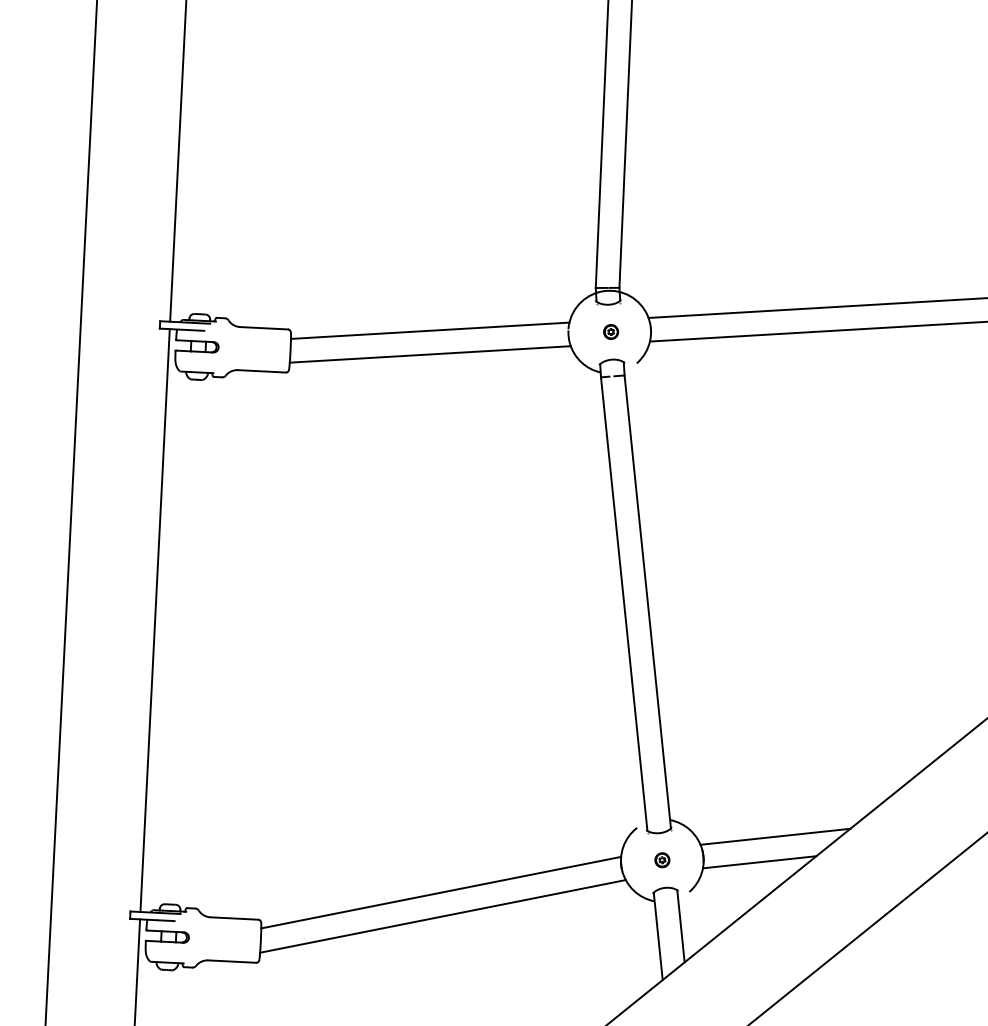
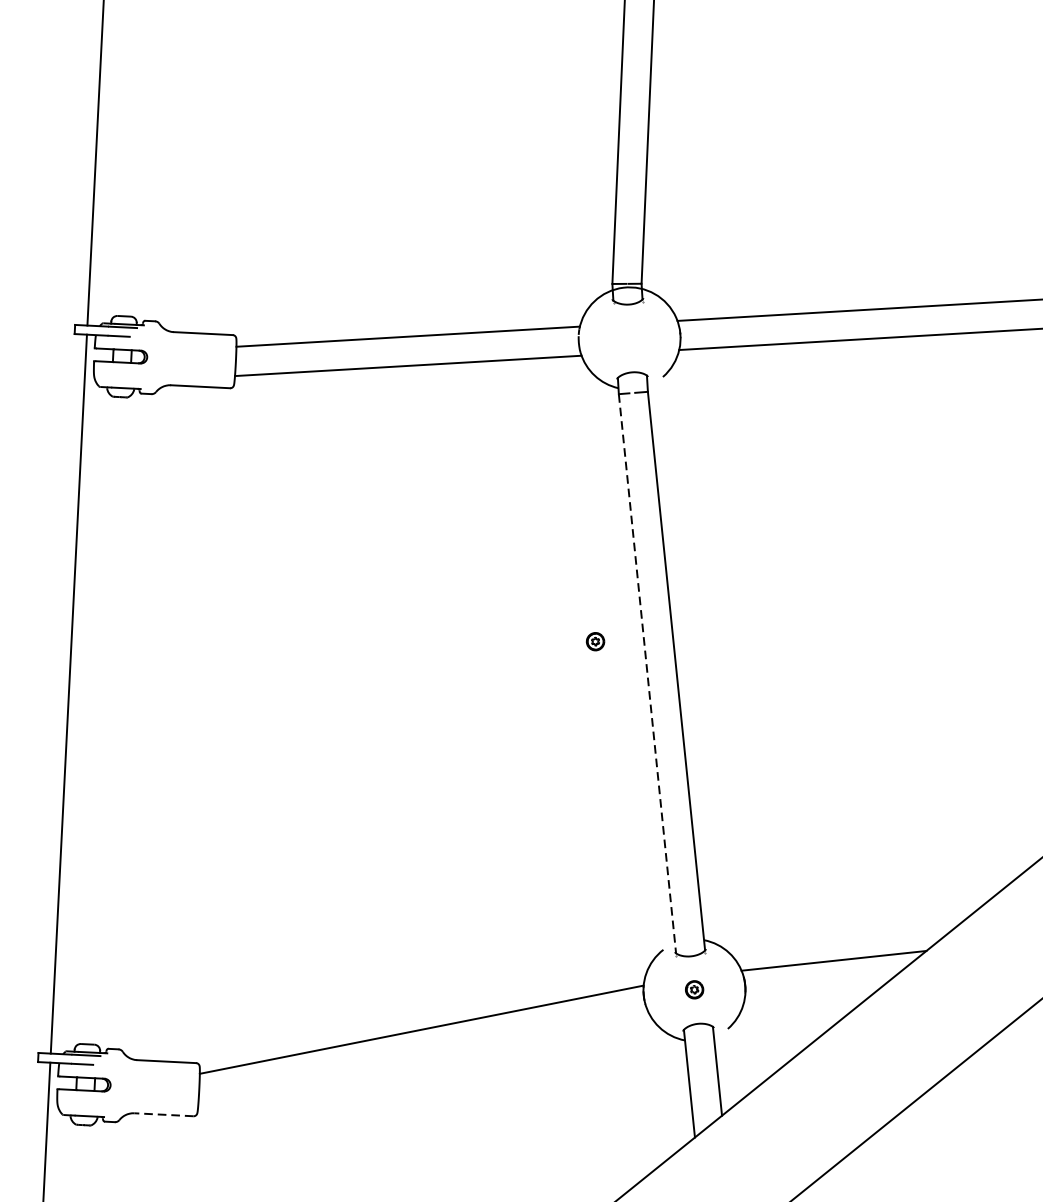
part: (611, 331) -> (596, 641), moved
line: (624, 604) -> (647, 674), solid -> dashed
line: (759, 862) -> (814, 992), removed
line: (442, 916) -> (423, 1059), removed
line: (232, 961) -> (164, 1114), solid -> dashed

